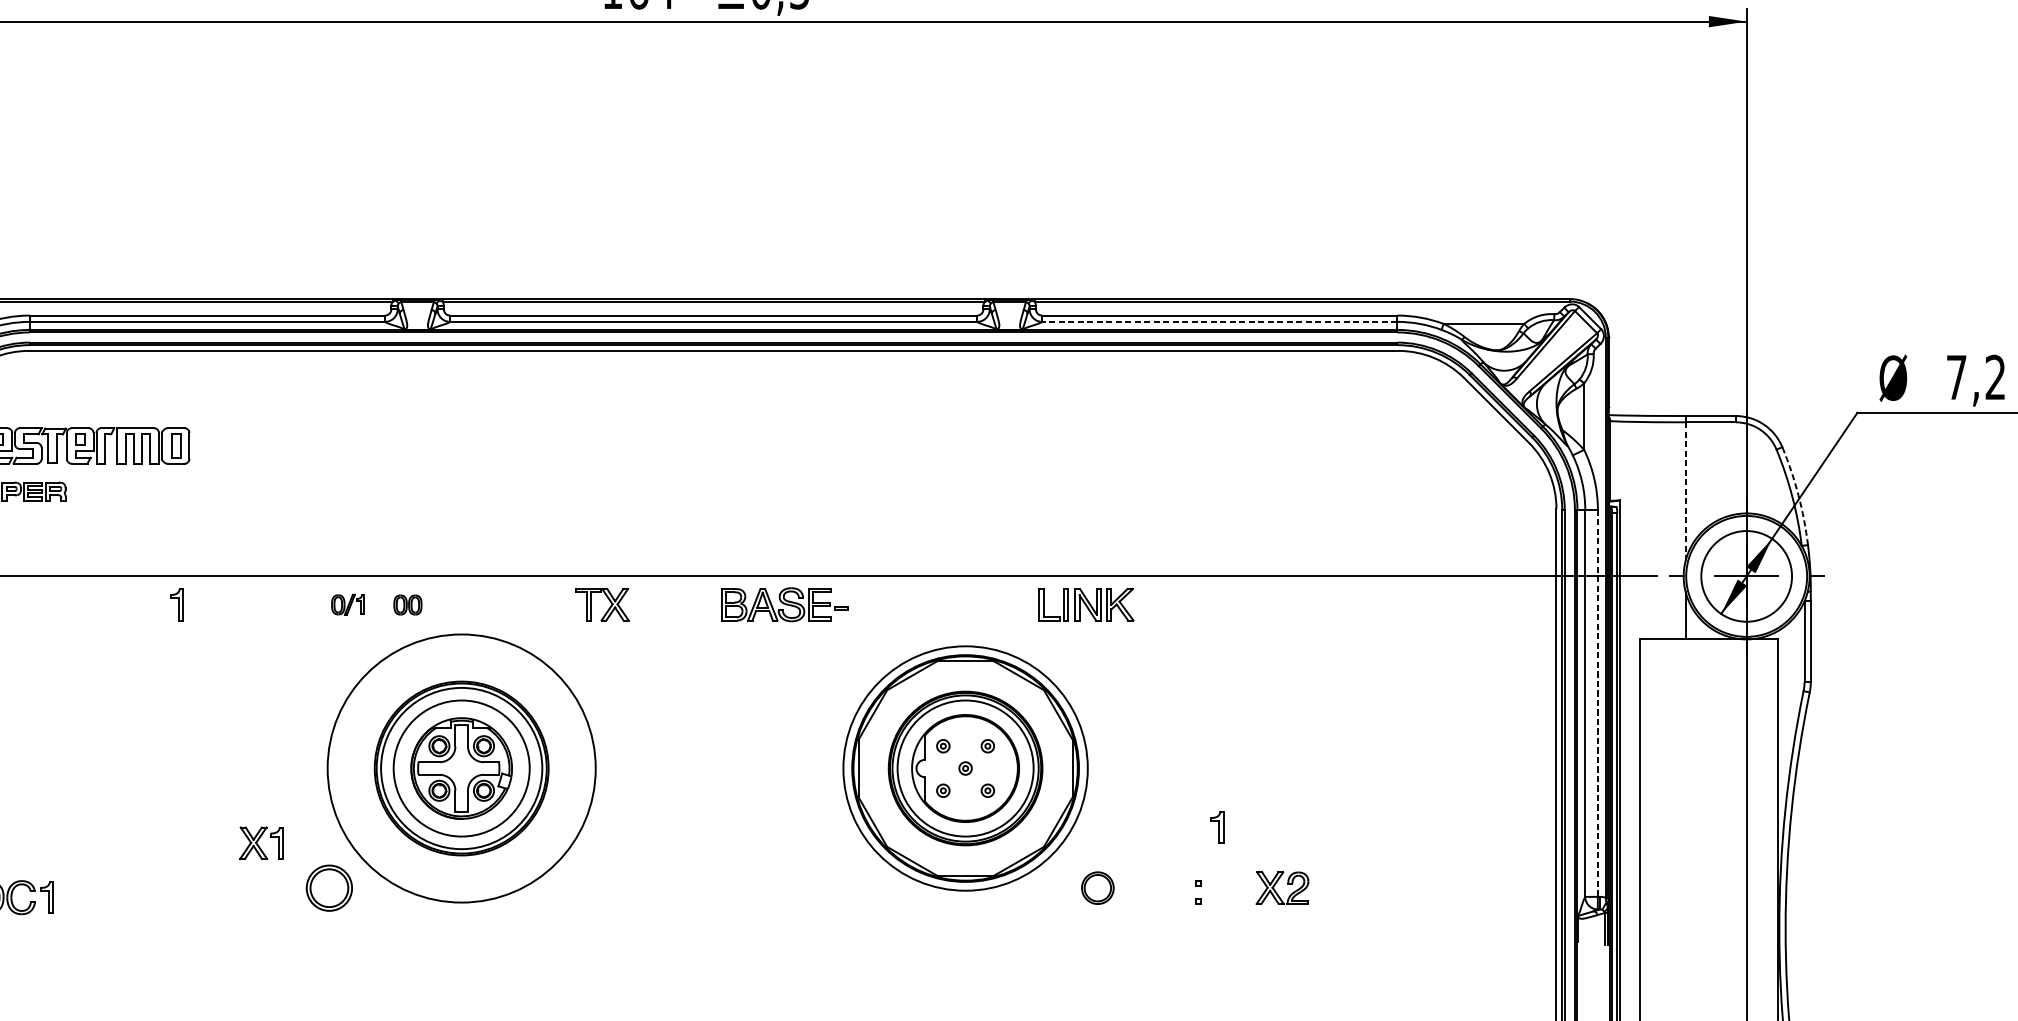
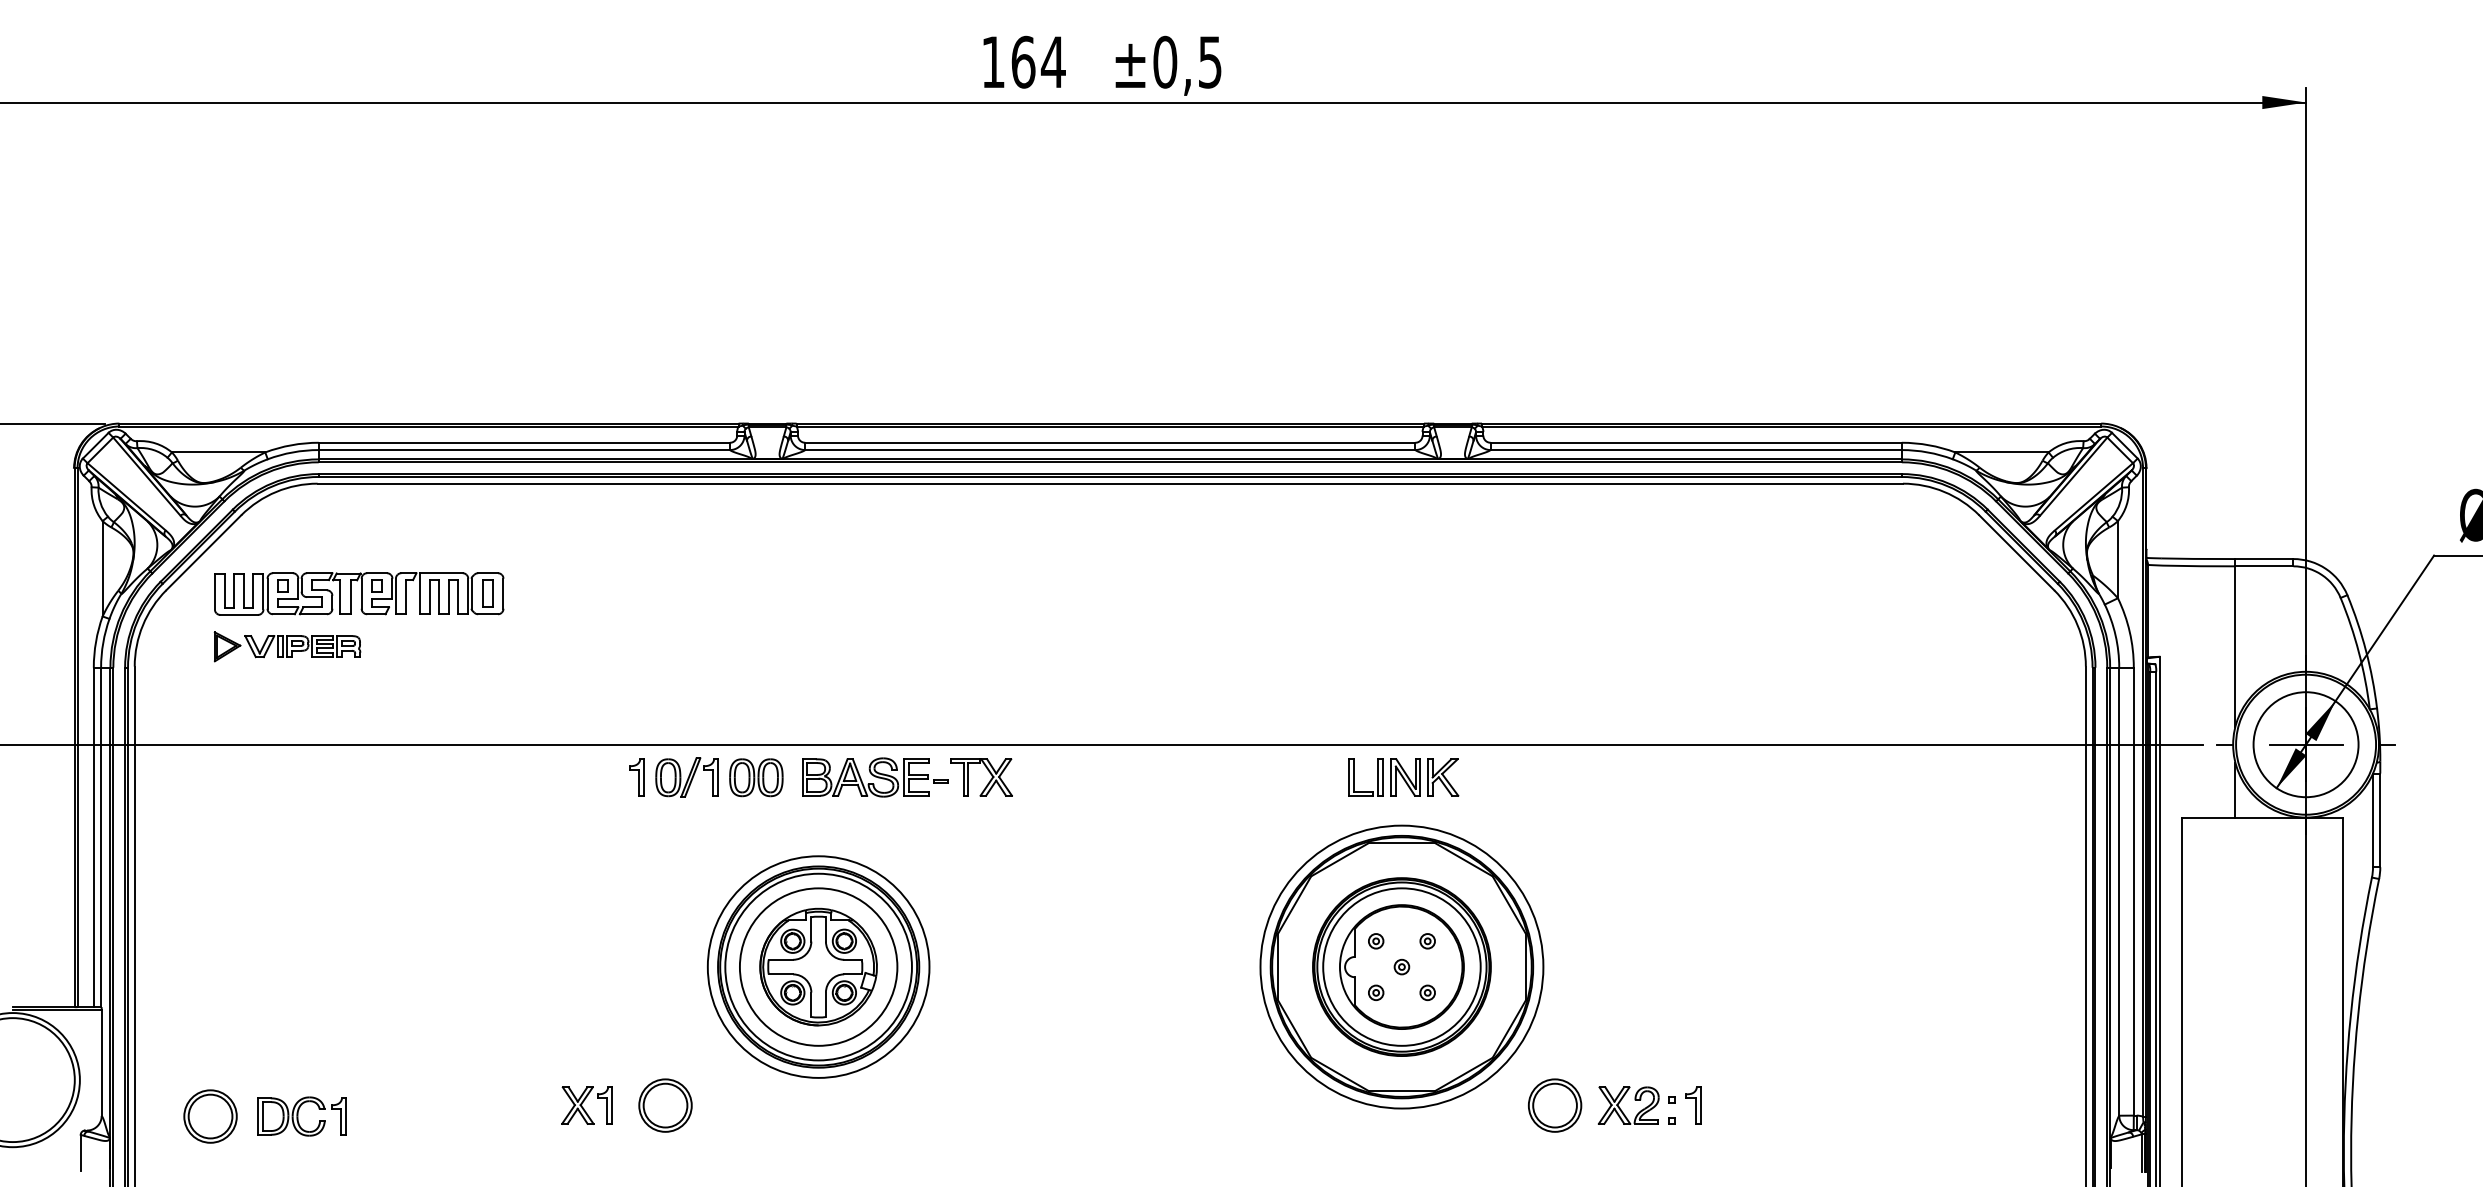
line: (1220, 322) -> (1696, 450), dashed -> solid
line: (1685, 492) -> (2235, 647), dashed -> solid
arc: (1798, 495) -> (2366, 650), dashed -> solid
part: (176, 604) -> (636, 777), moved
part: (347, 604) -> (686, 777), size x1.67
part: (408, 604) -> (756, 777), size x1.67
part: (784, 604) -> (875, 777), moved
part: (1086, 604) -> (1403, 777), moved
line: (1597, 703) -> (2133, 891), dashed -> solid
circle: (461, 768) -> (818, 966), size x0.71
part: (1217, 827) -> (1693, 1105), moved
part: (261, 843) -> (586, 1105), moved
part: (1287, 883) -> (1634, 1100), moved
part: (1097, 888) -> (1554, 1105), size x1.43

